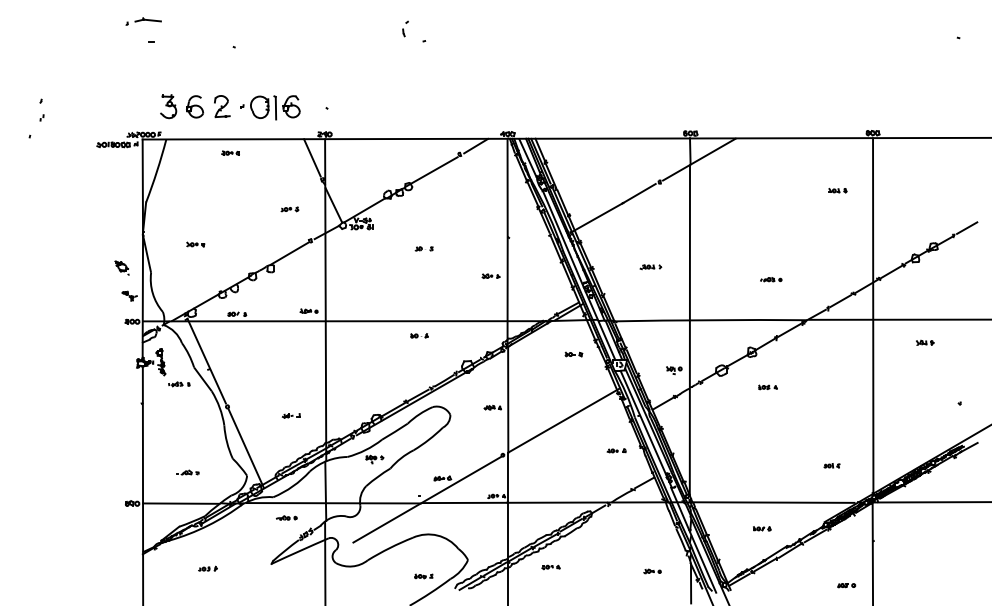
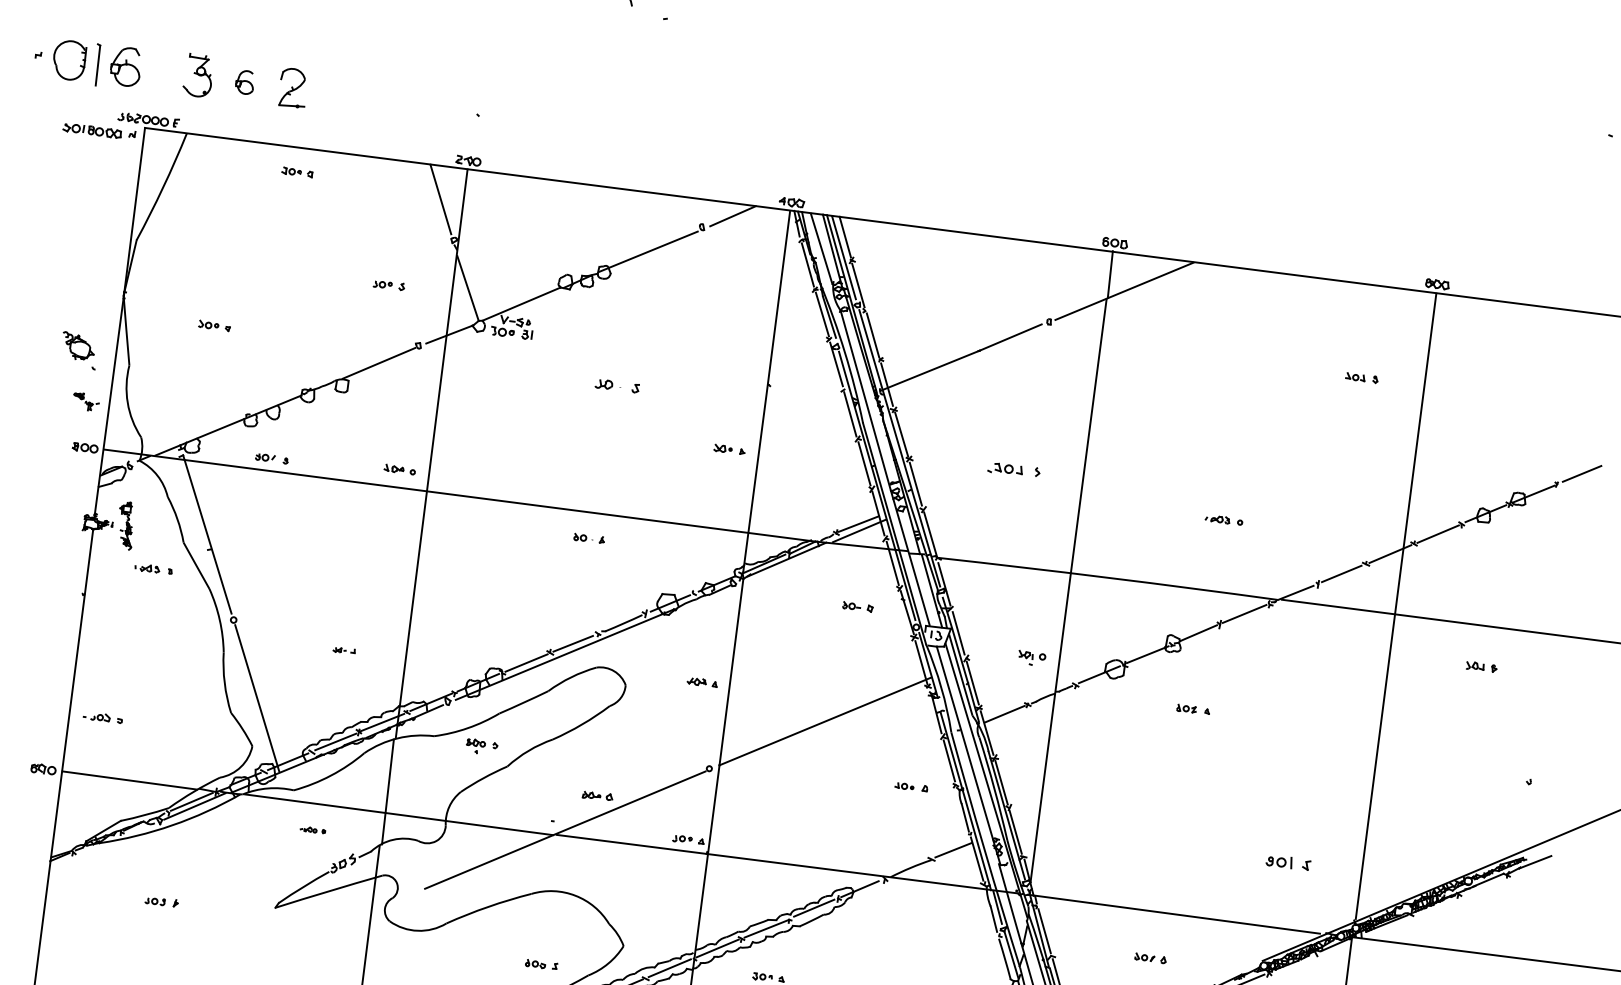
part: (194, 106) -> (244, 81), size x0.6
part: (270, 107) -> (88, 63), moved
part: (423, 248) -> (616, 385), size x1.4
part: (121, 267) -> (78, 349), size x1.4
part: (650, 267) -> (1013, 470), size x1.4
part: (290, 415) -> (343, 649), size x0.7
part: (831, 465) -> (1287, 862), size x1.6
part: (187, 472) -> (102, 717), moved
part: (286, 517) -> (312, 829), size x0.7

